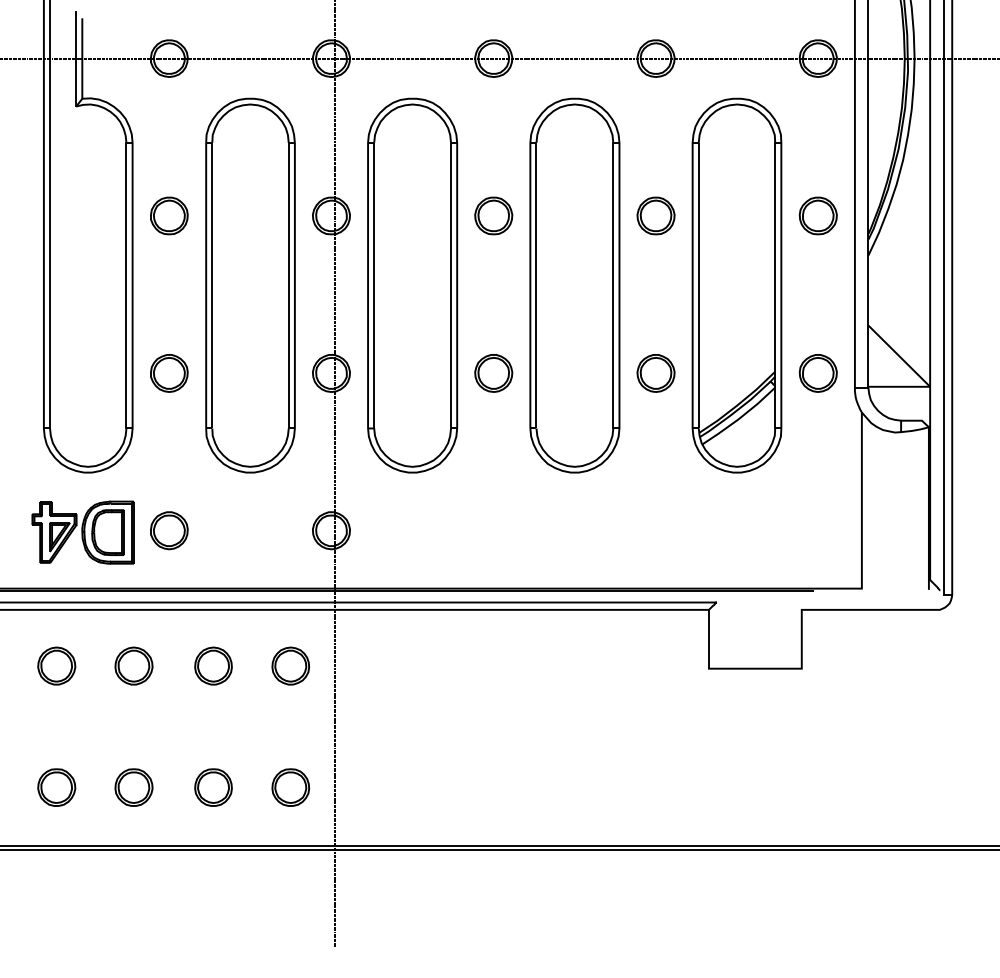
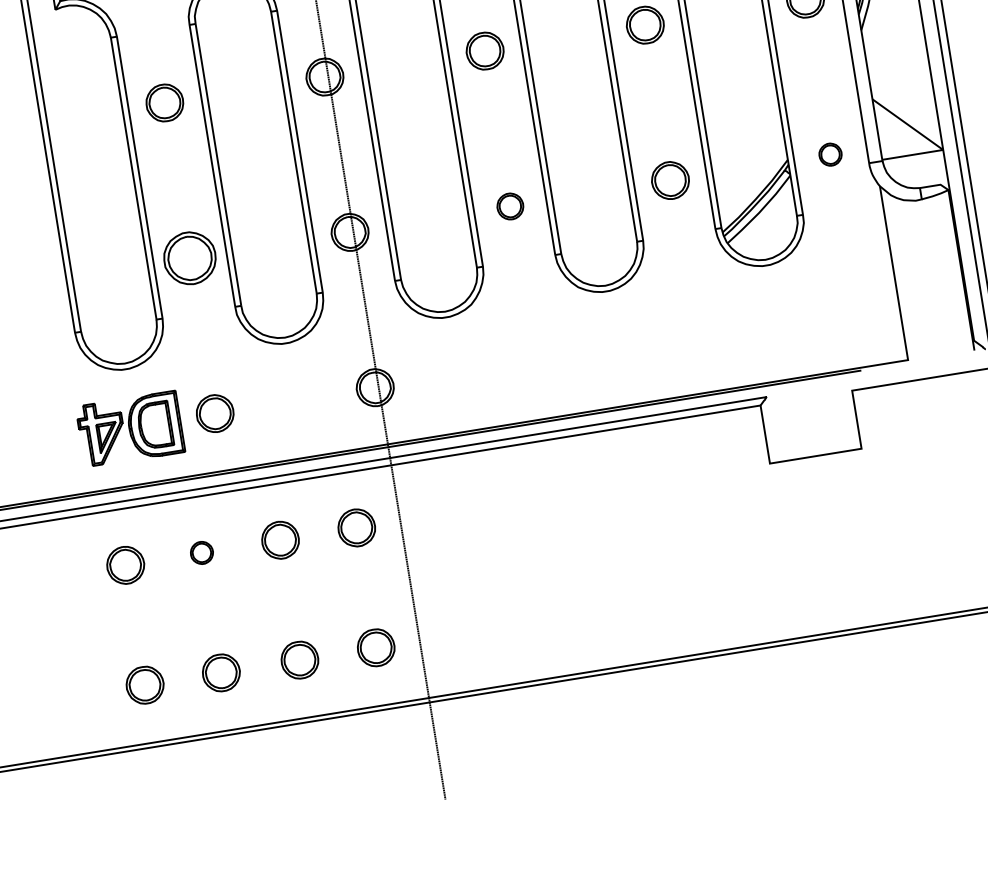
part: (169, 373) -> (190, 258), size x1.4
part: (493, 373) -> (510, 206), size x0.7
part: (817, 373) -> (829, 154), size x0.6
part: (133, 665) -> (201, 552), size x0.6

